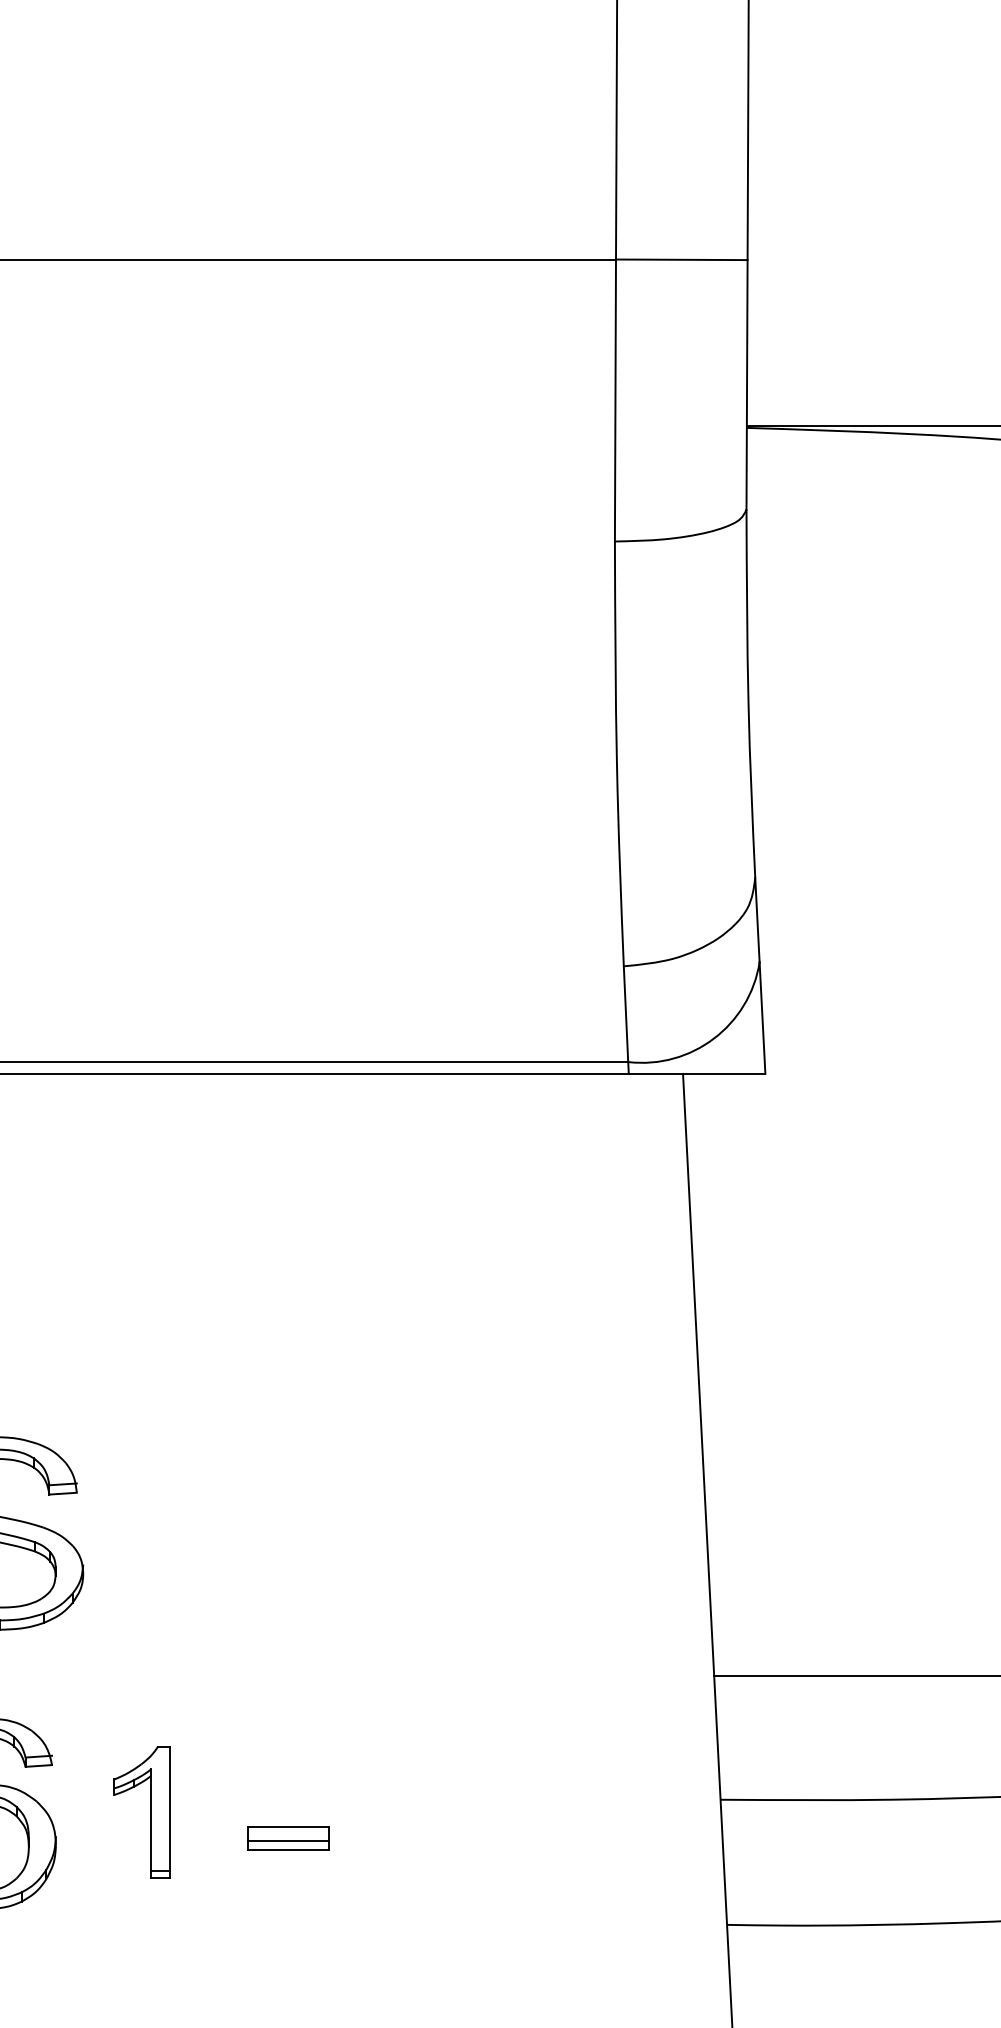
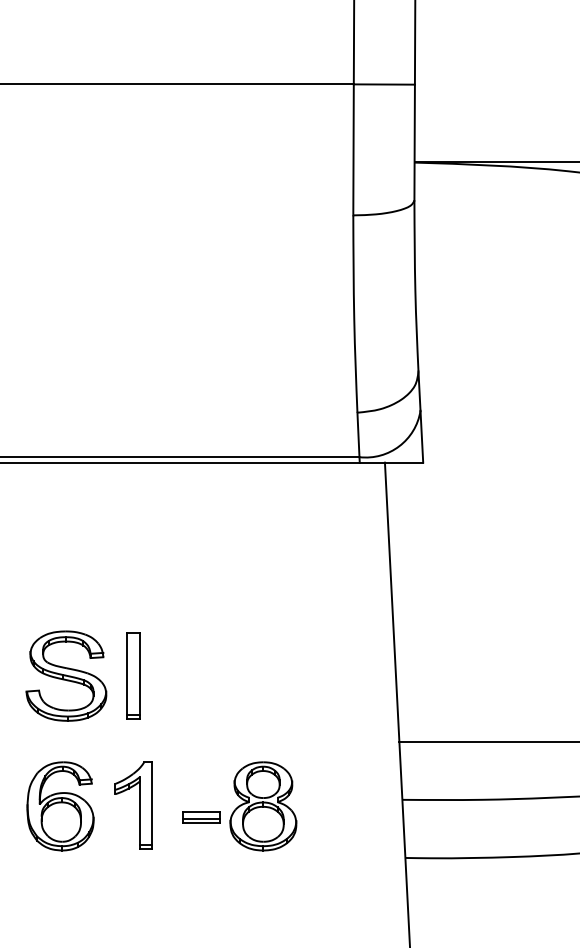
part: (141, 1532) -> (133, 675), added
part: (141, 1811) -> (133, 805), size x1.43
part: (421, 1814) -> (263, 806), added

